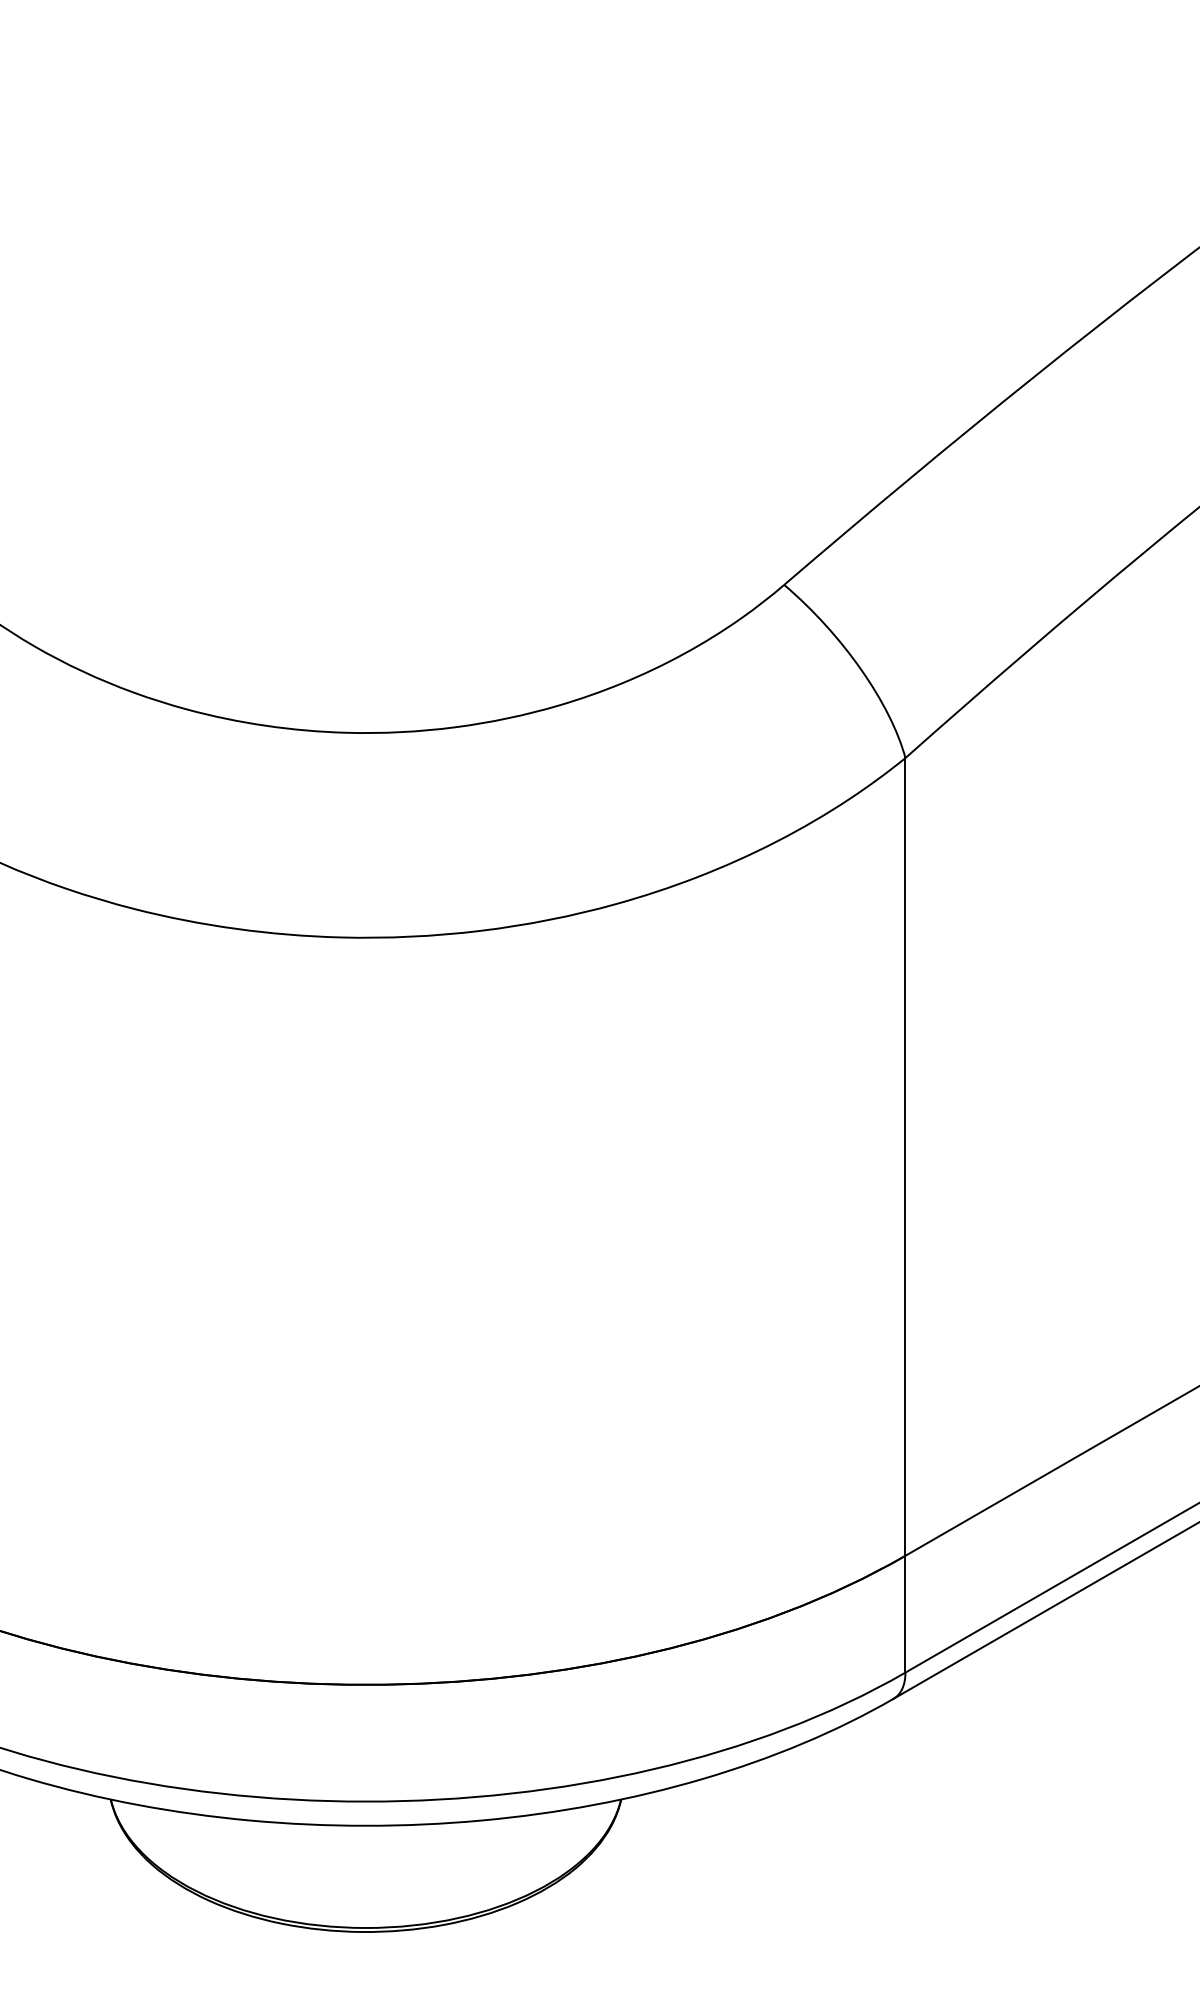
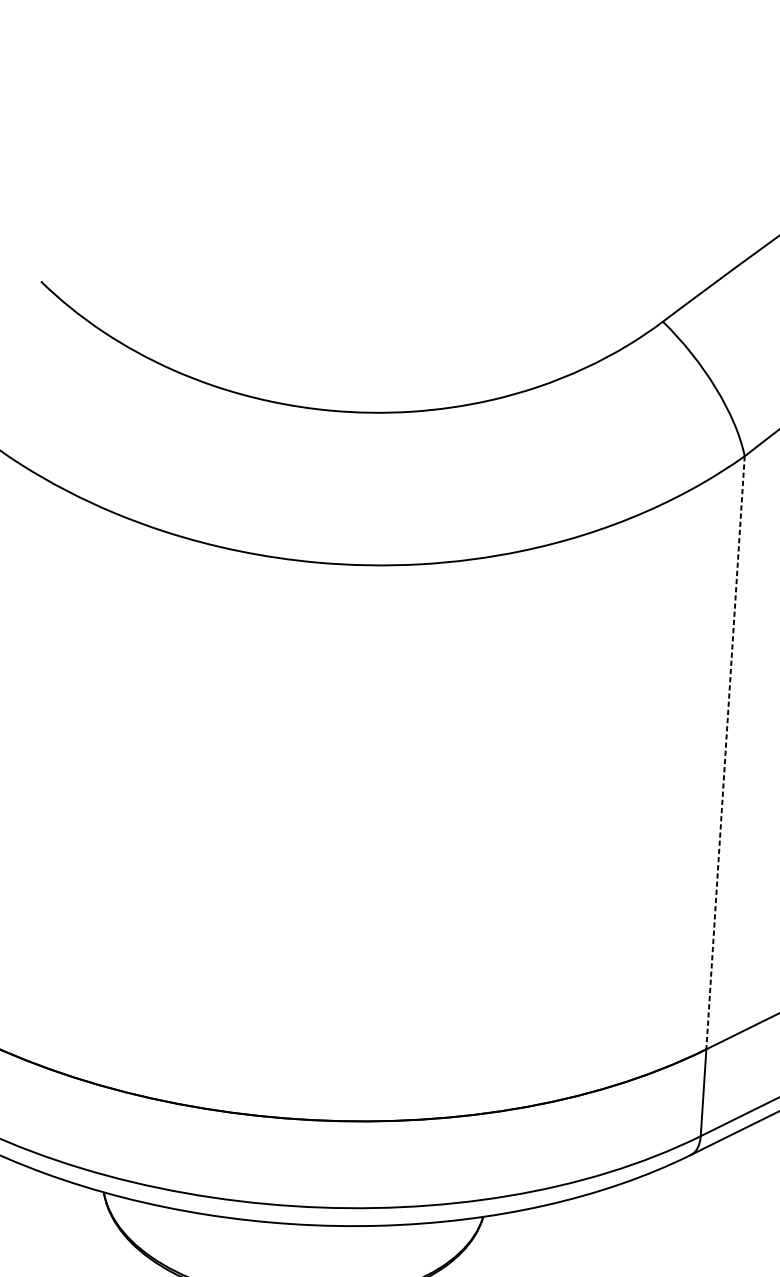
line: (905, 1156) -> (725, 752), solid -> dashed

